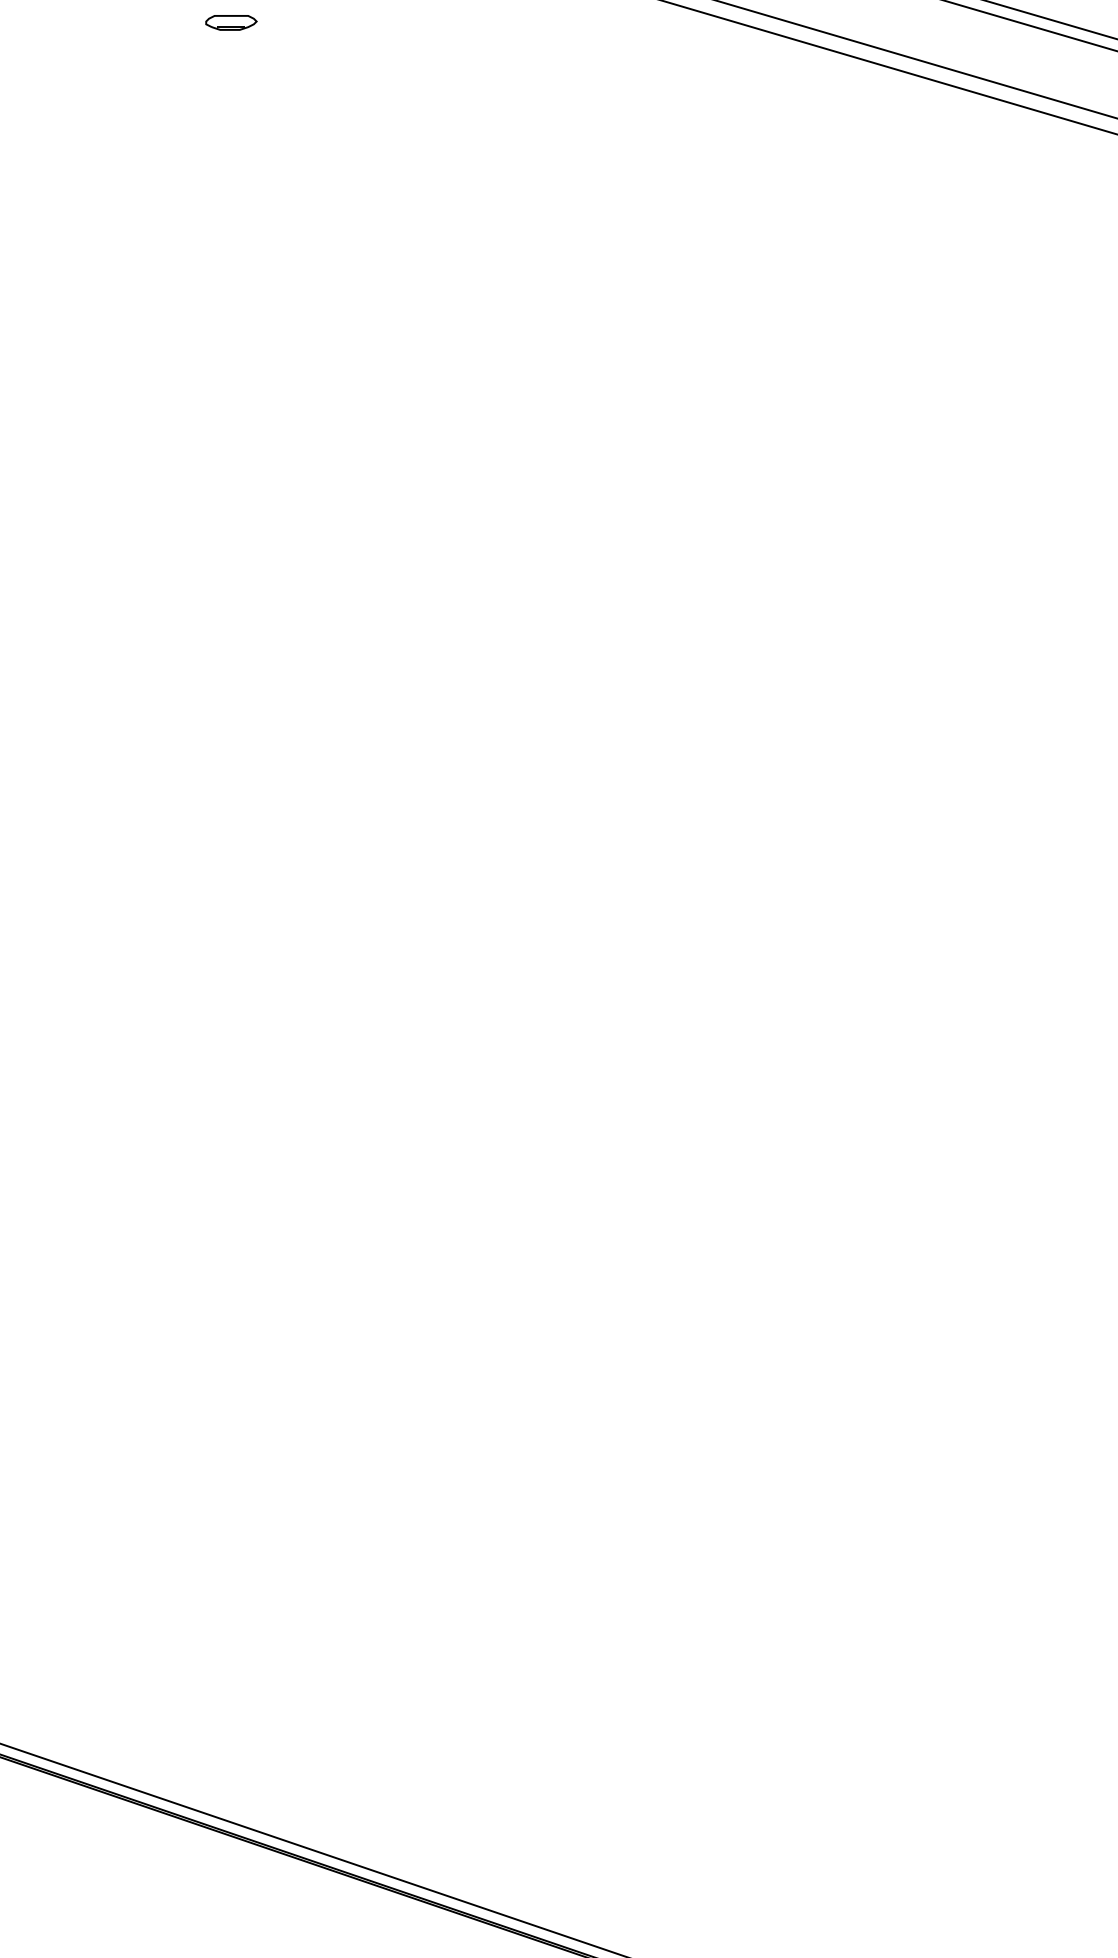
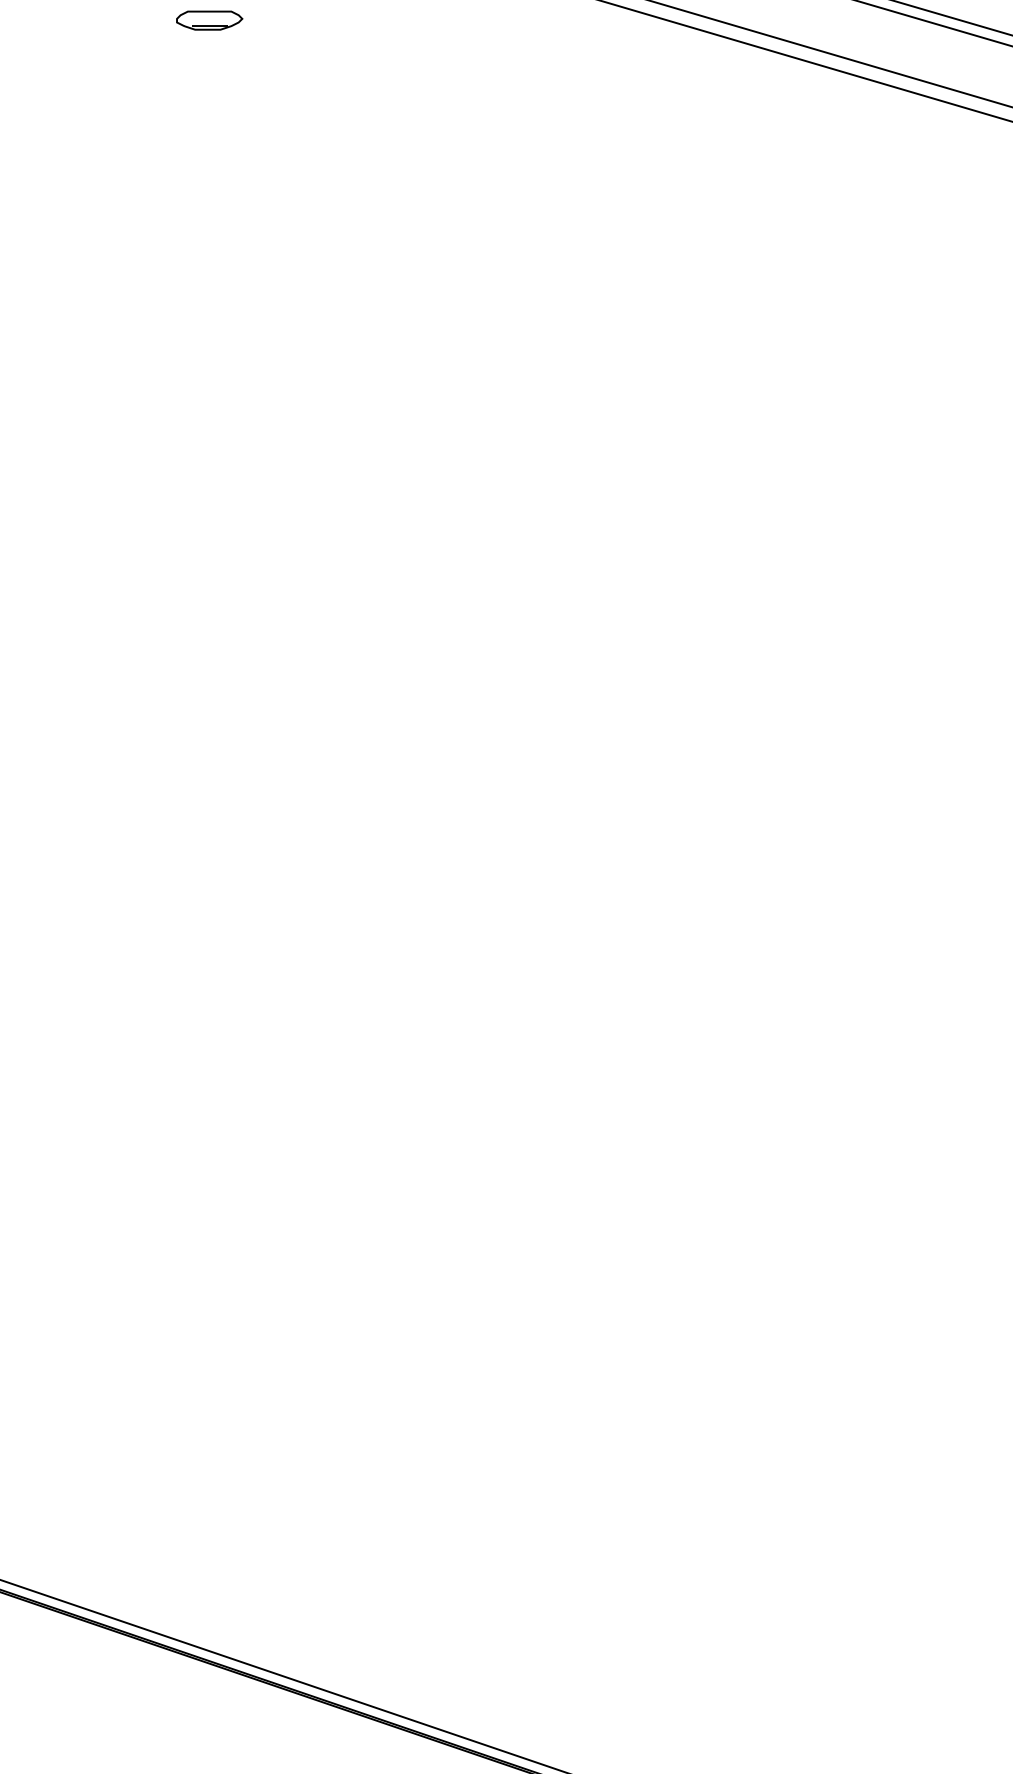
part: (231, 22) -> (209, 20), size x1.43

